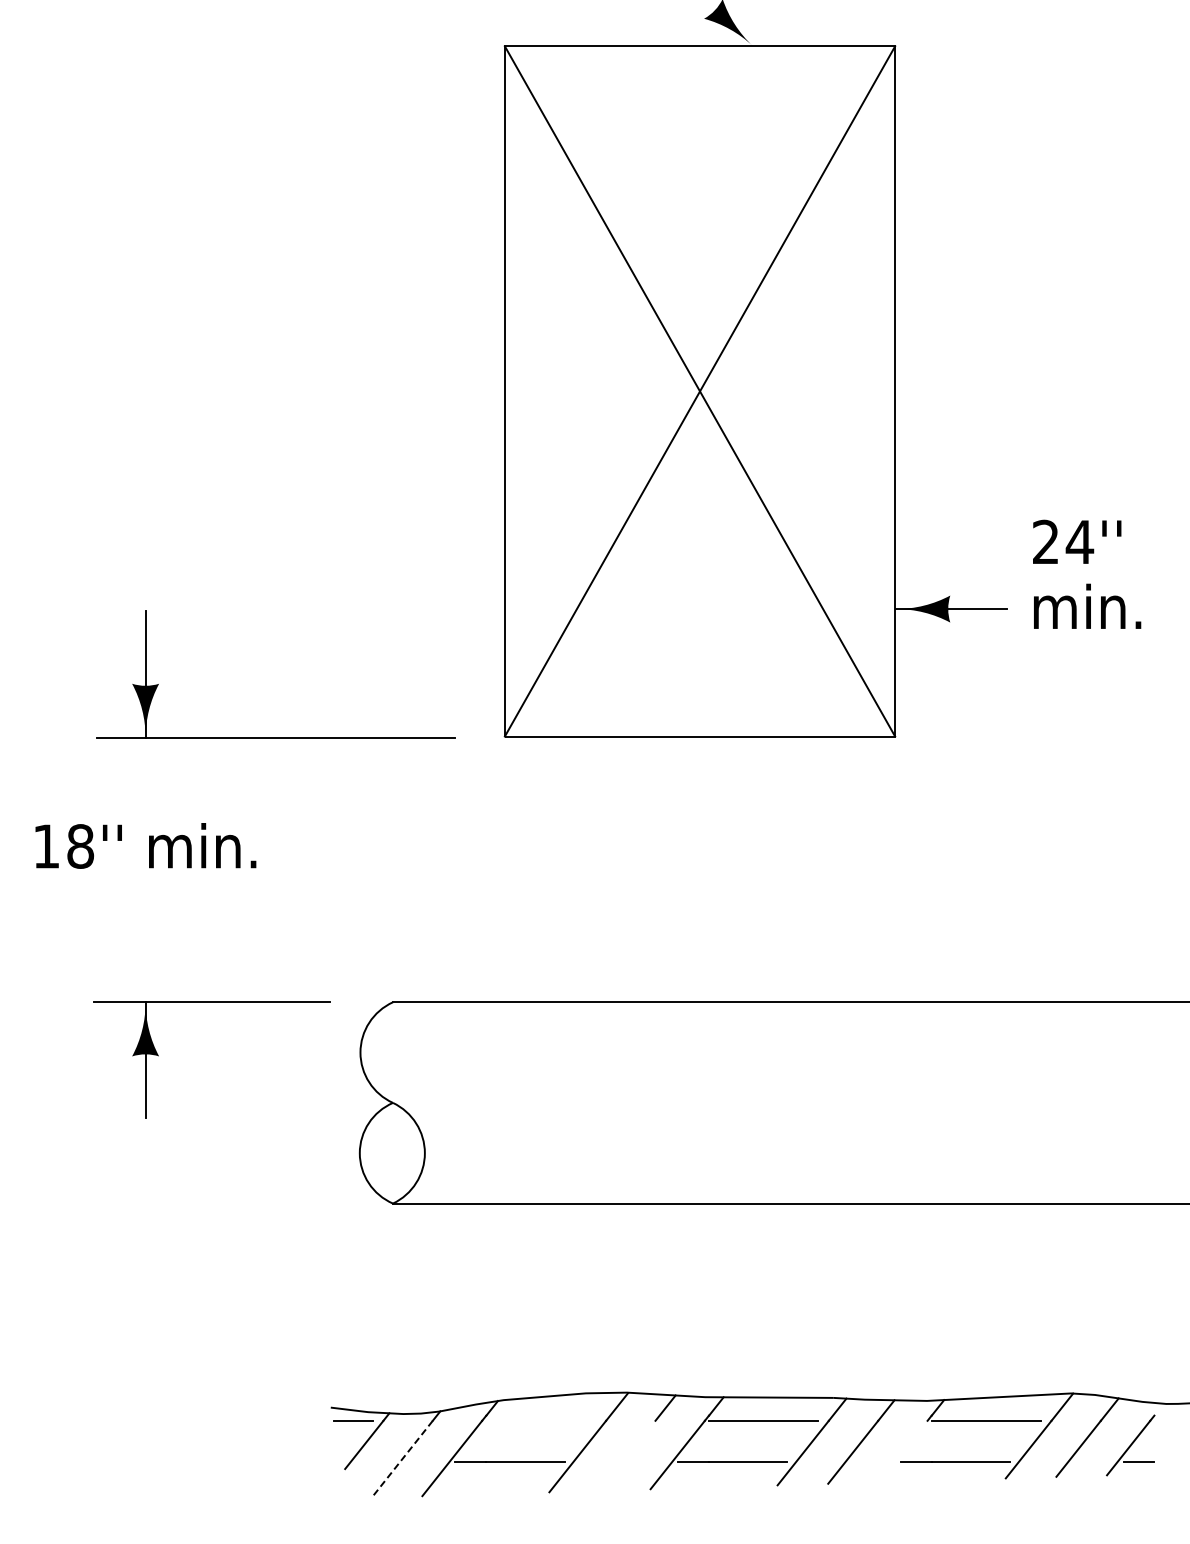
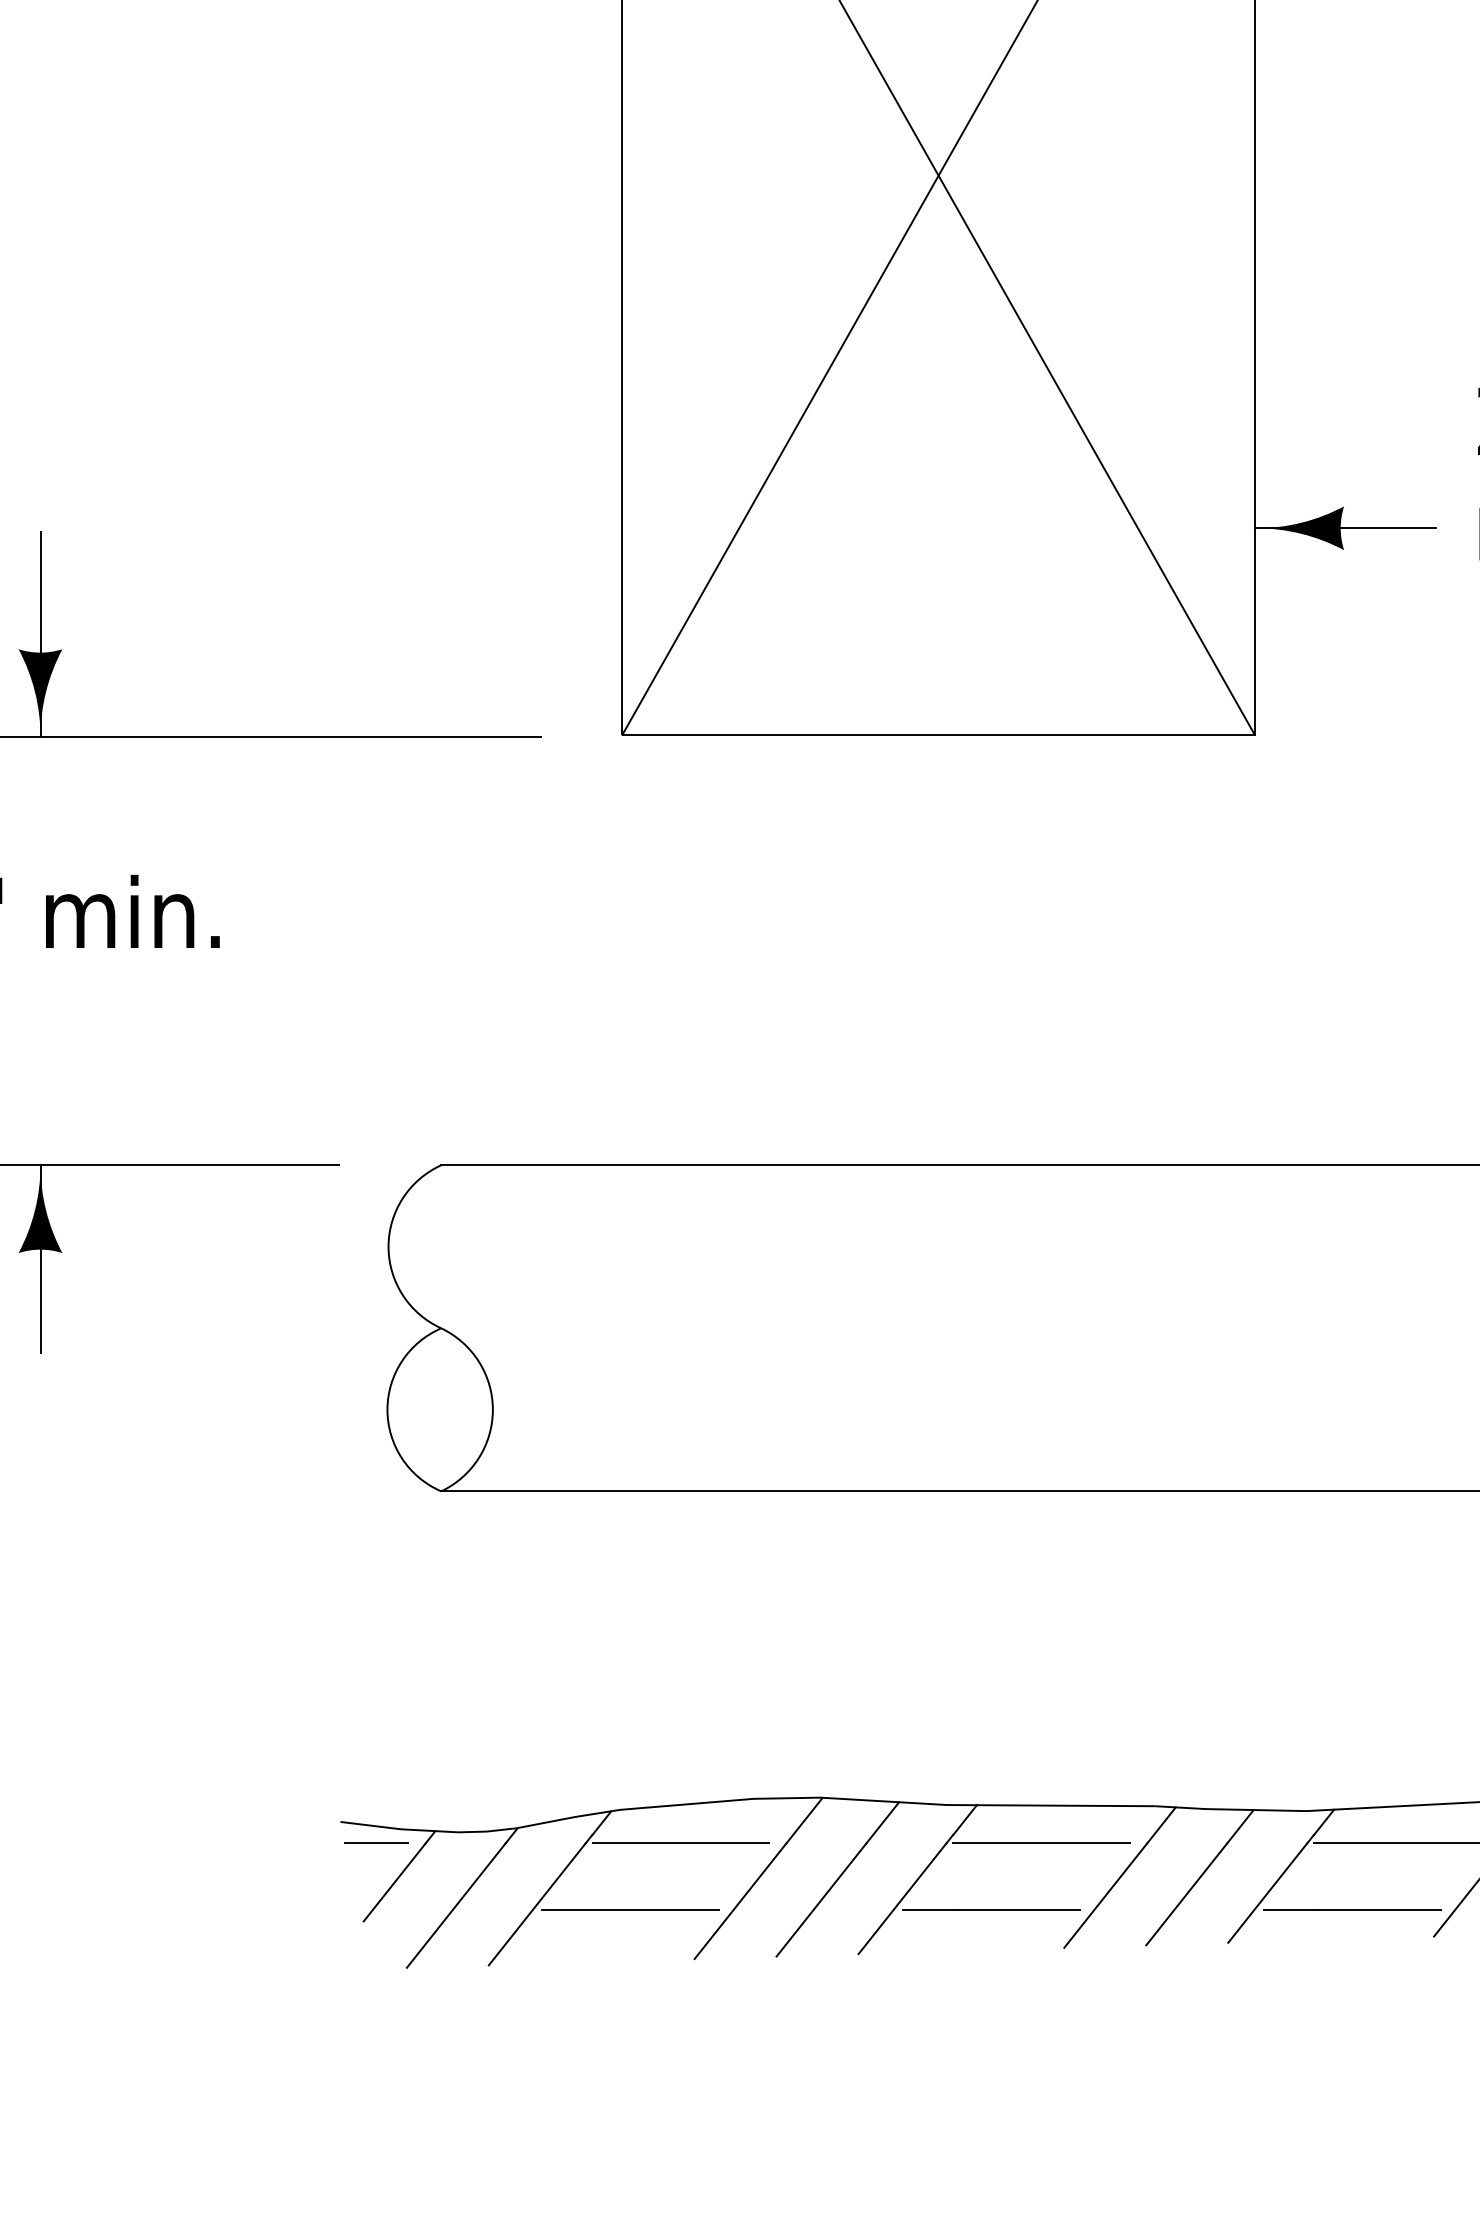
line: (540, 1420) -> (680, 1842), added
line: (902, 1451) -> (1266, 1893), added
line: (627, 1455) -> (821, 1899), added
line: (401, 1459) -> (454, 1905), dashed -> solid

